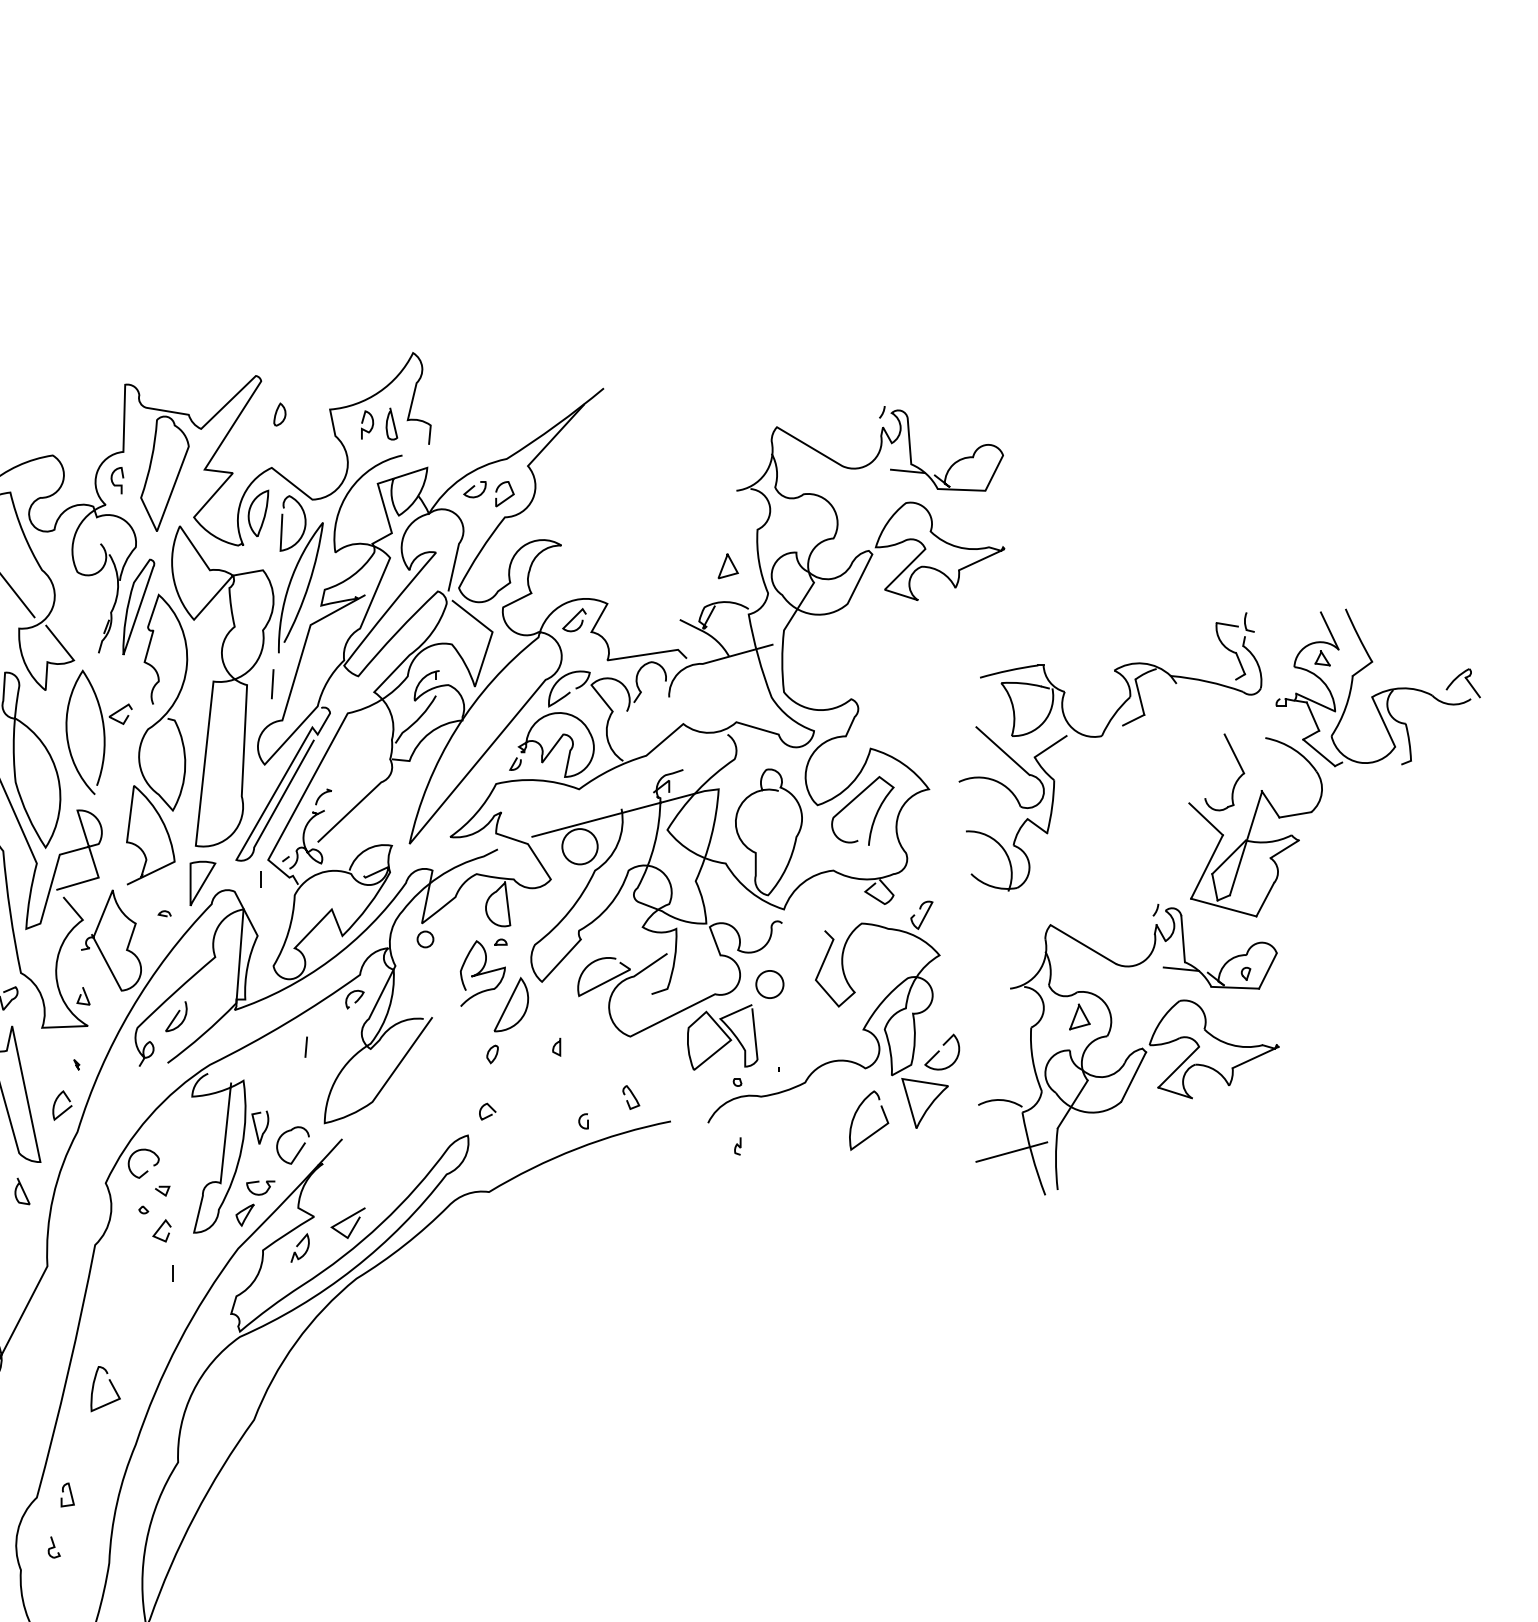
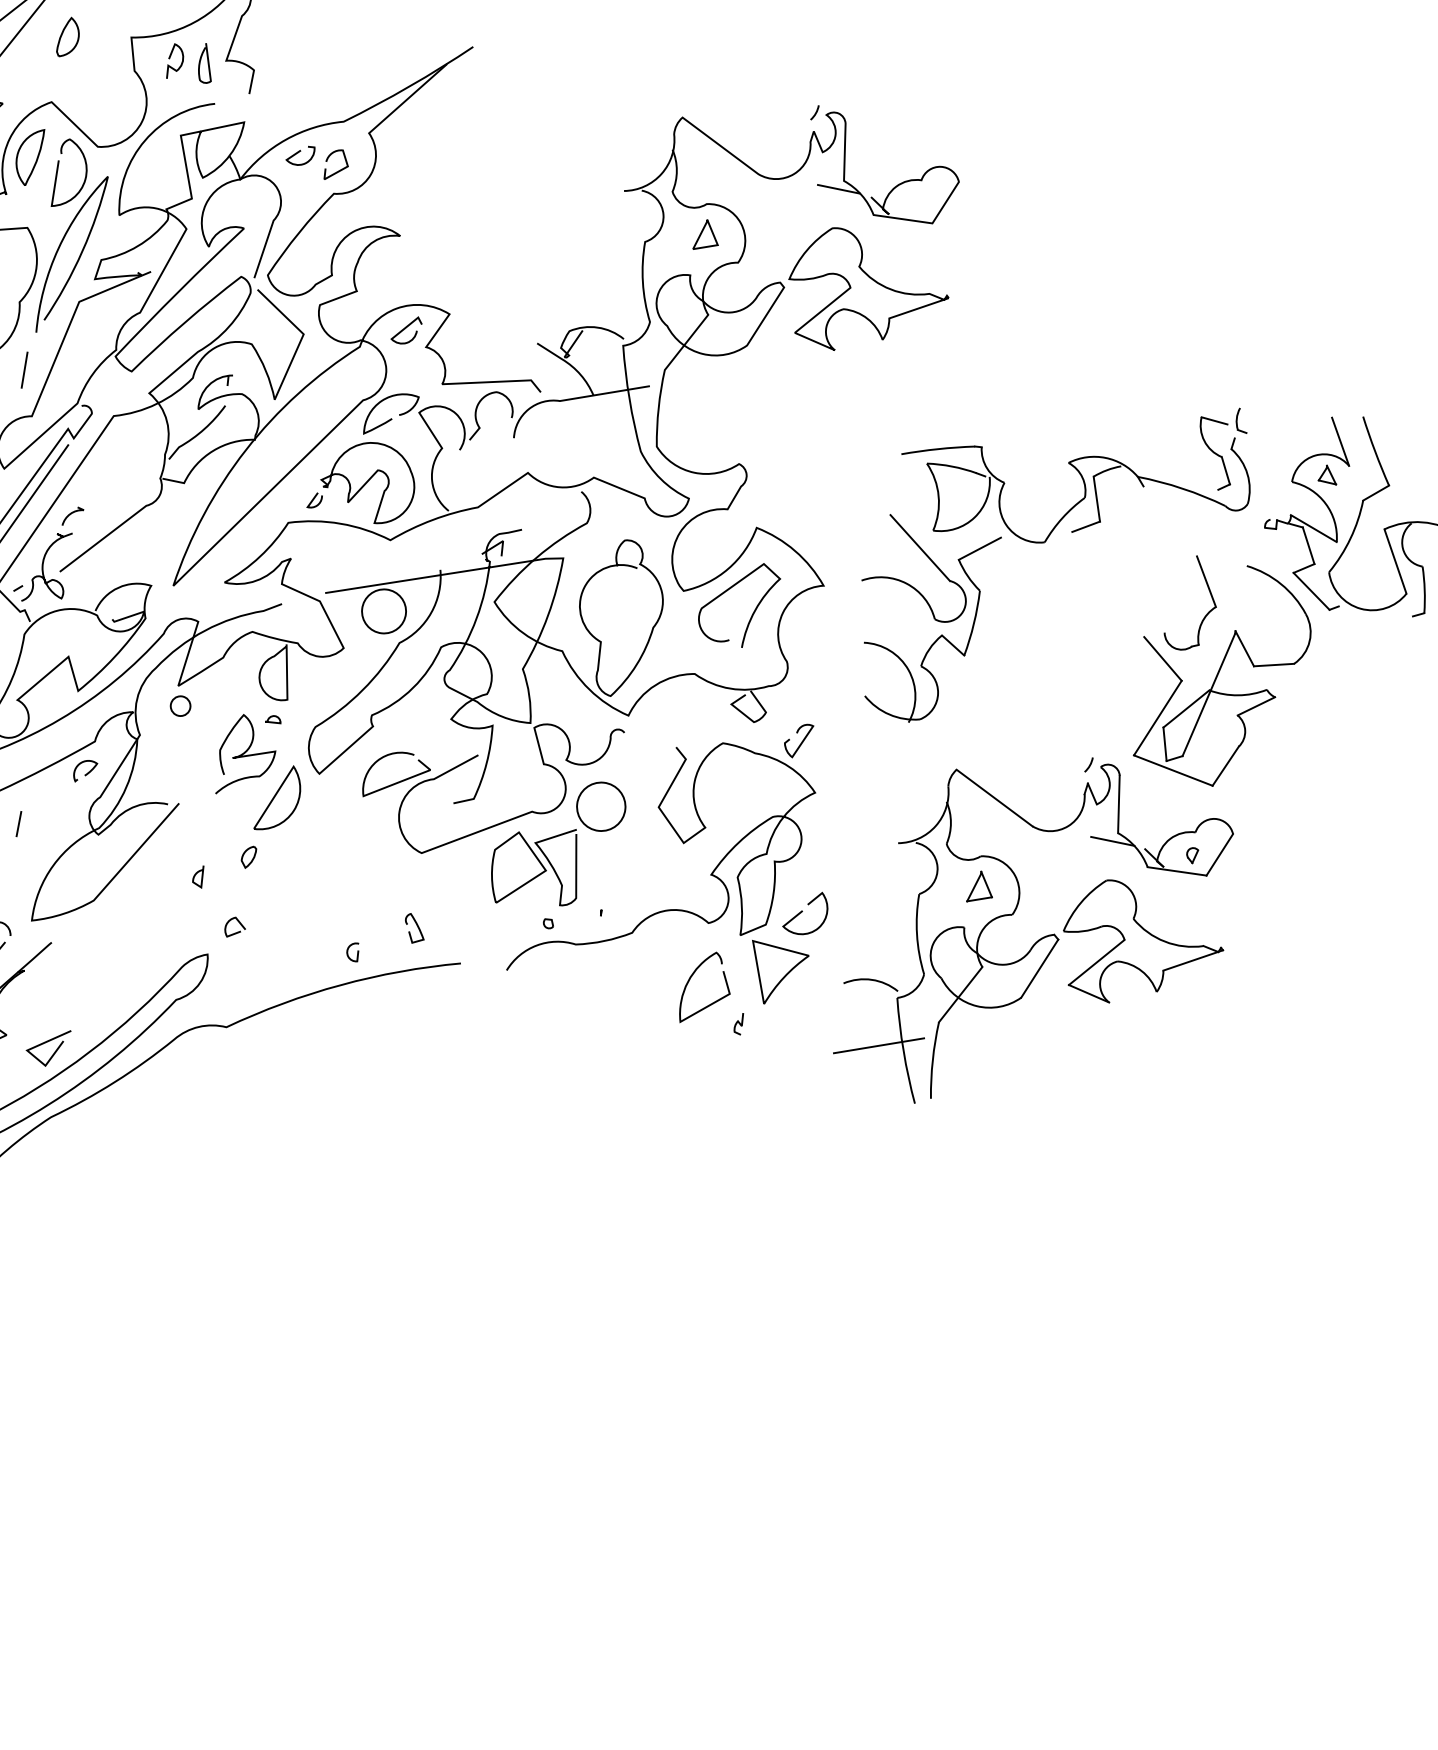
part: (279, 414) -> (68, 37), size x1.43
part: (727, 566) -> (705, 235), moved
circle: (769, 984) -> (600, 806), size x1.43
curve: (555, 1046) -> (196, 875), moved
curve: (737, 1146) -> (738, 1023), moved

